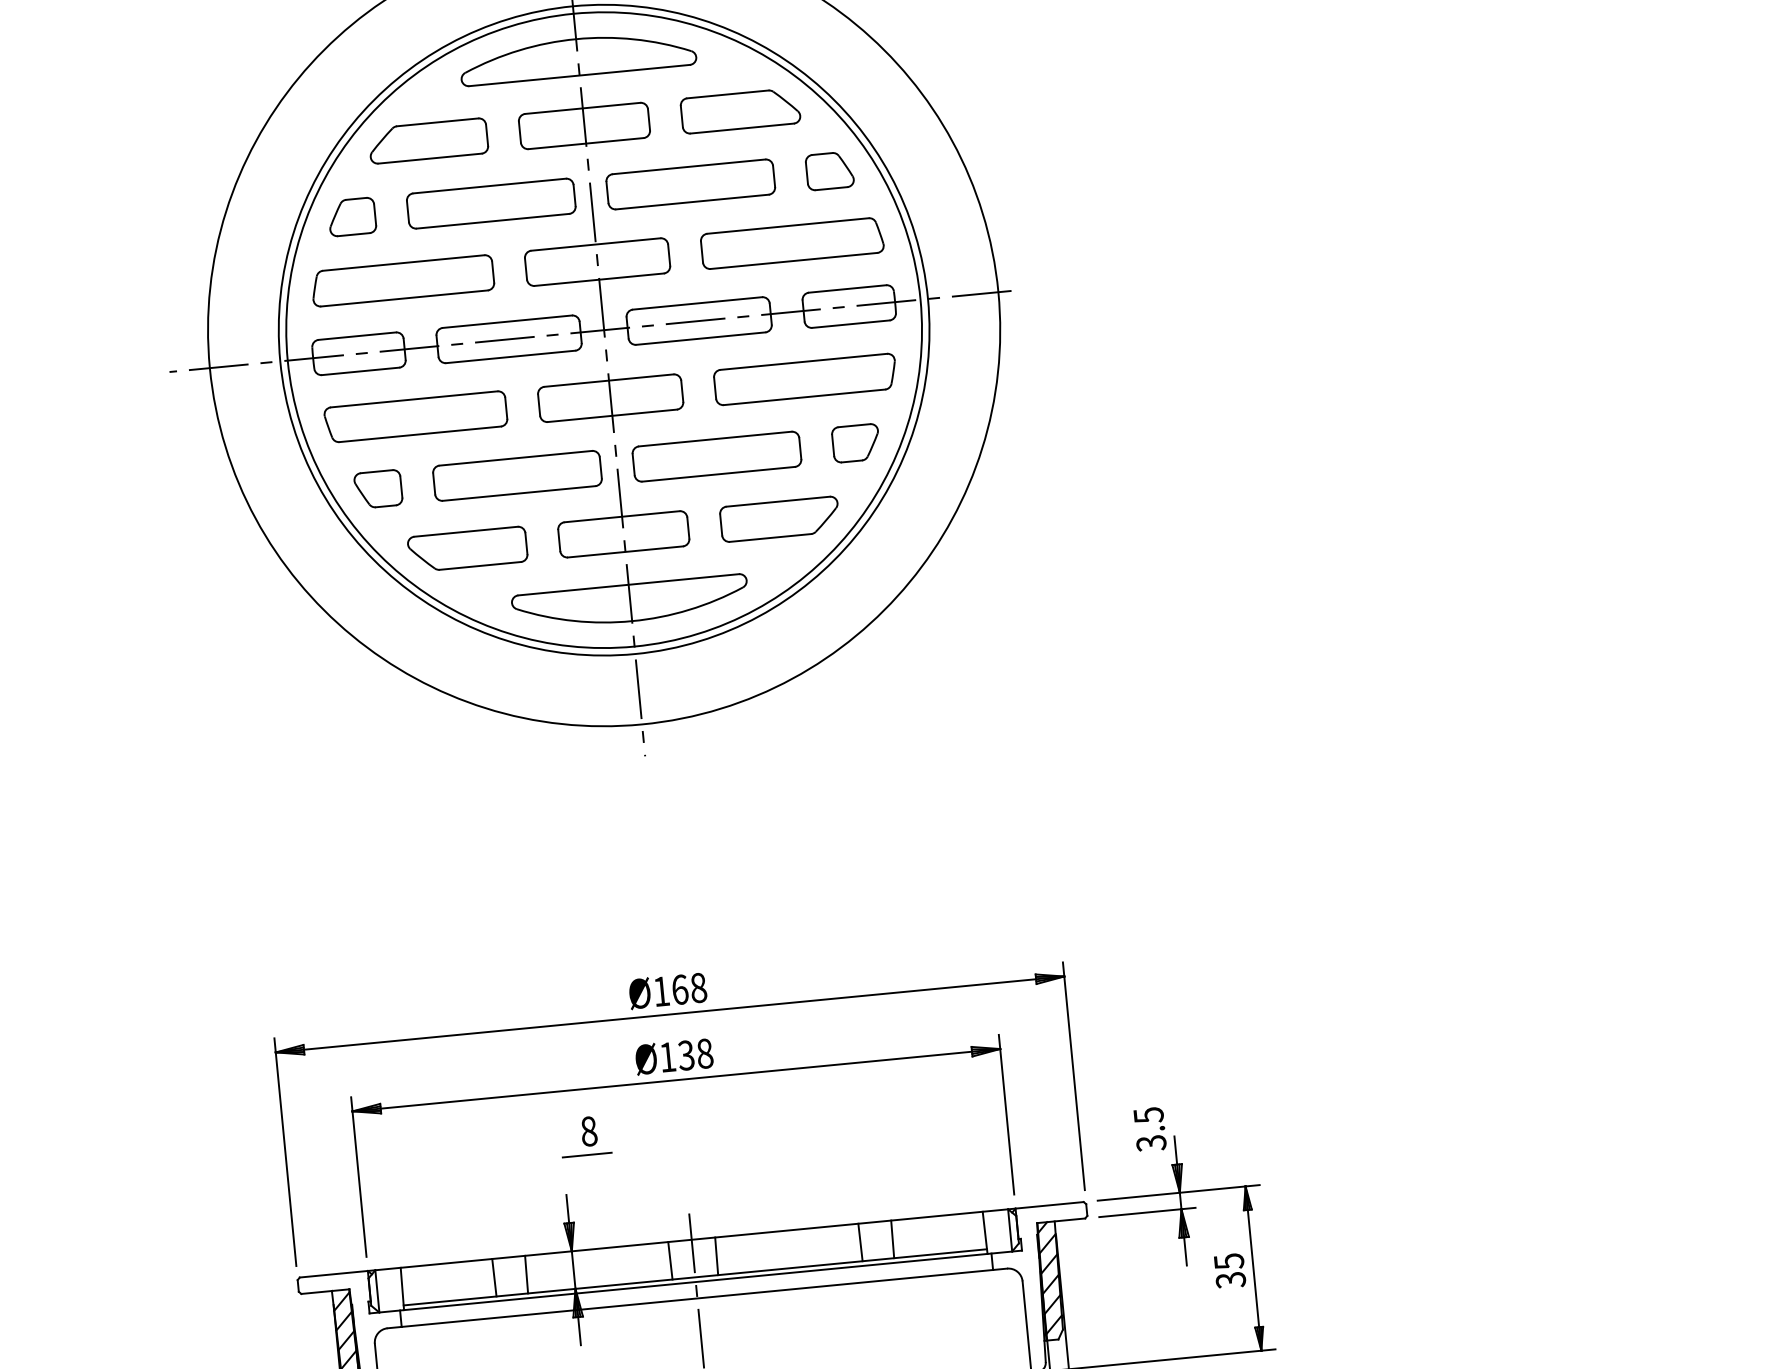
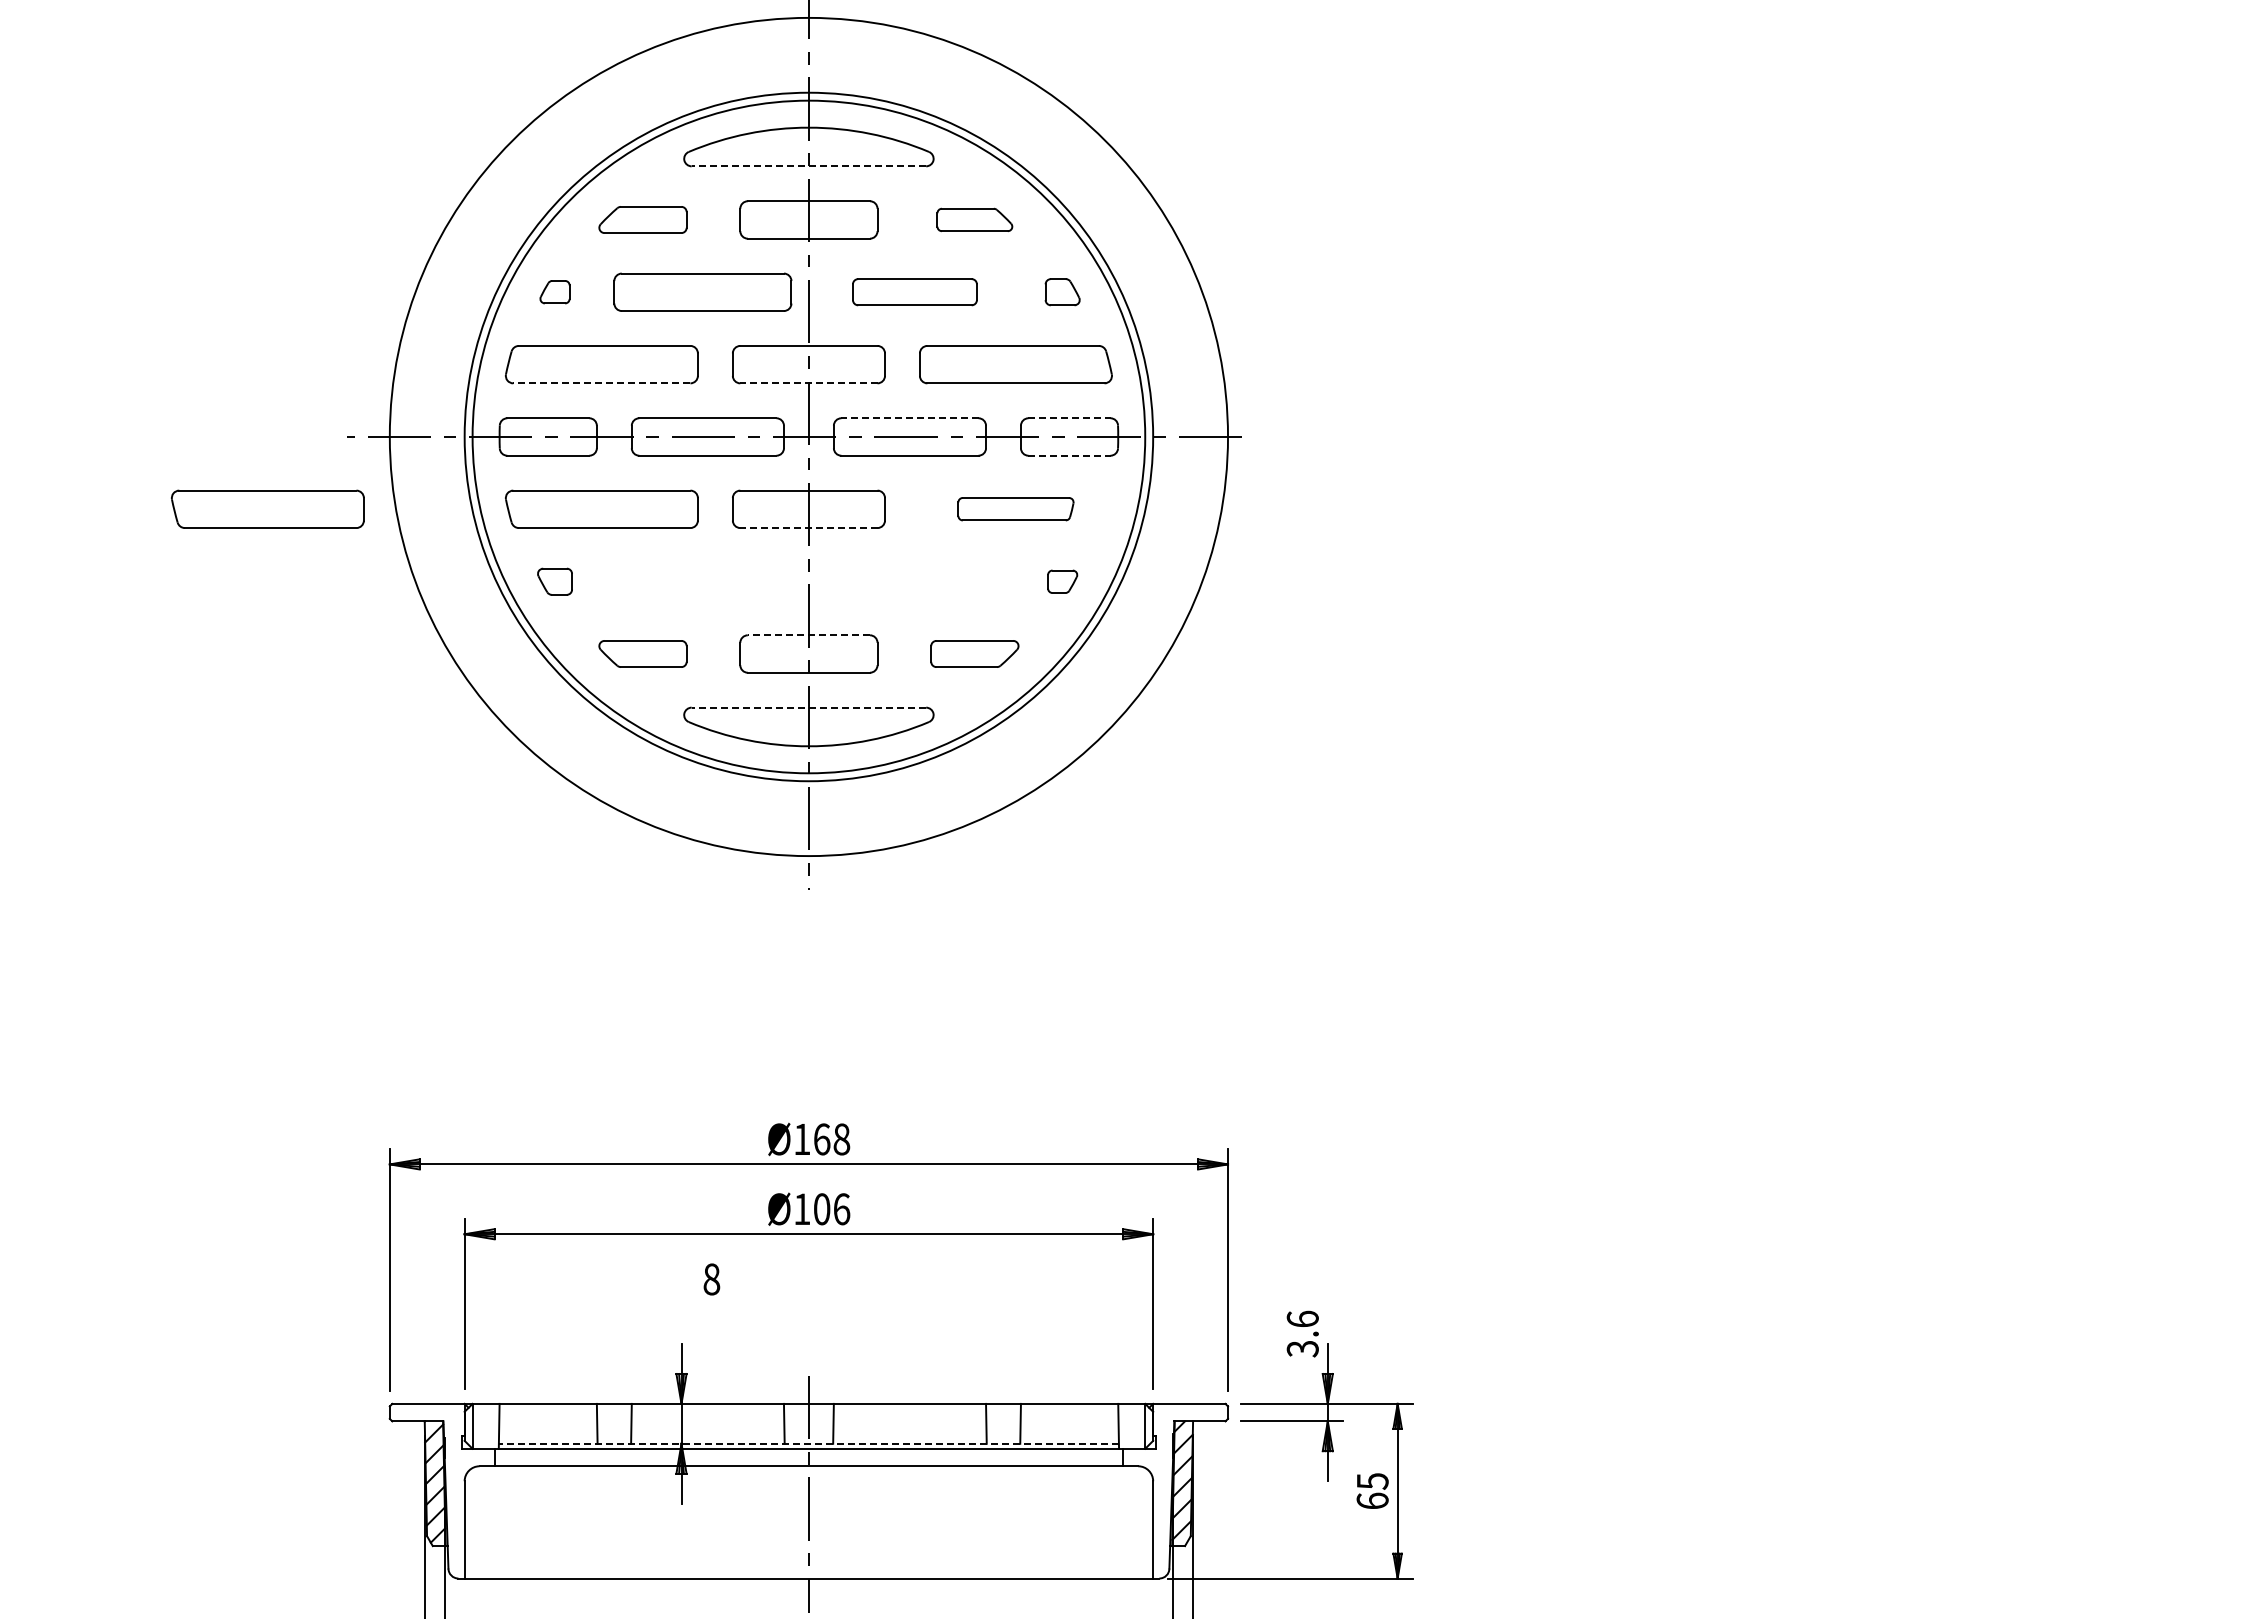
line: (579, 75) -> (808, 166), solid -> dashed
part: (740, 110) -> (974, 219), size x0.6
part: (427, 140) -> (642, 219), size x0.7
part: (829, 170) -> (1062, 291), size x0.7
part: (690, 183) -> (914, 291), size x0.7
part: (351, 216) -> (554, 291), size x0.6
line: (598, 279) -> (808, 383), solid -> dashed
line: (847, 289) -> (1069, 418), solid -> dashed
line: (404, 298) -> (601, 383), solid -> dashed
line: (697, 303) -> (909, 418), solid -> dashed
line: (850, 323) -> (1069, 455), solid -> dashed
part: (804, 378) -> (1015, 508), size x0.6
line: (612, 416) -> (808, 528), solid -> dashed
part: (855, 443) -> (1062, 581), size x0.6
part: (101, 446) -> (267, 508), added
part: (716, 456) -> (914, 581), removed
part: (517, 475) -> (702, 581), removed
part: (377, 489) -> (554, 581), size x0.7
line: (621, 516) -> (808, 635), solid -> dashed
part: (779, 518) -> (974, 653), size x0.7
part: (467, 548) -> (642, 653), size x0.7
line: (628, 584) -> (808, 707), solid -> dashed
text: (695, 1054) -> (831, 1209), Ø138 -> Ø106
text: (1148, 1114) -> (1302, 1318), 3.5 -> 3.6
line: (587, 1155) -> (707, 1304), removed
line: (694, 1277) -> (808, 1443), solid -> dashed
text: (1230, 1279) -> (1372, 1500), 35 -> 65

